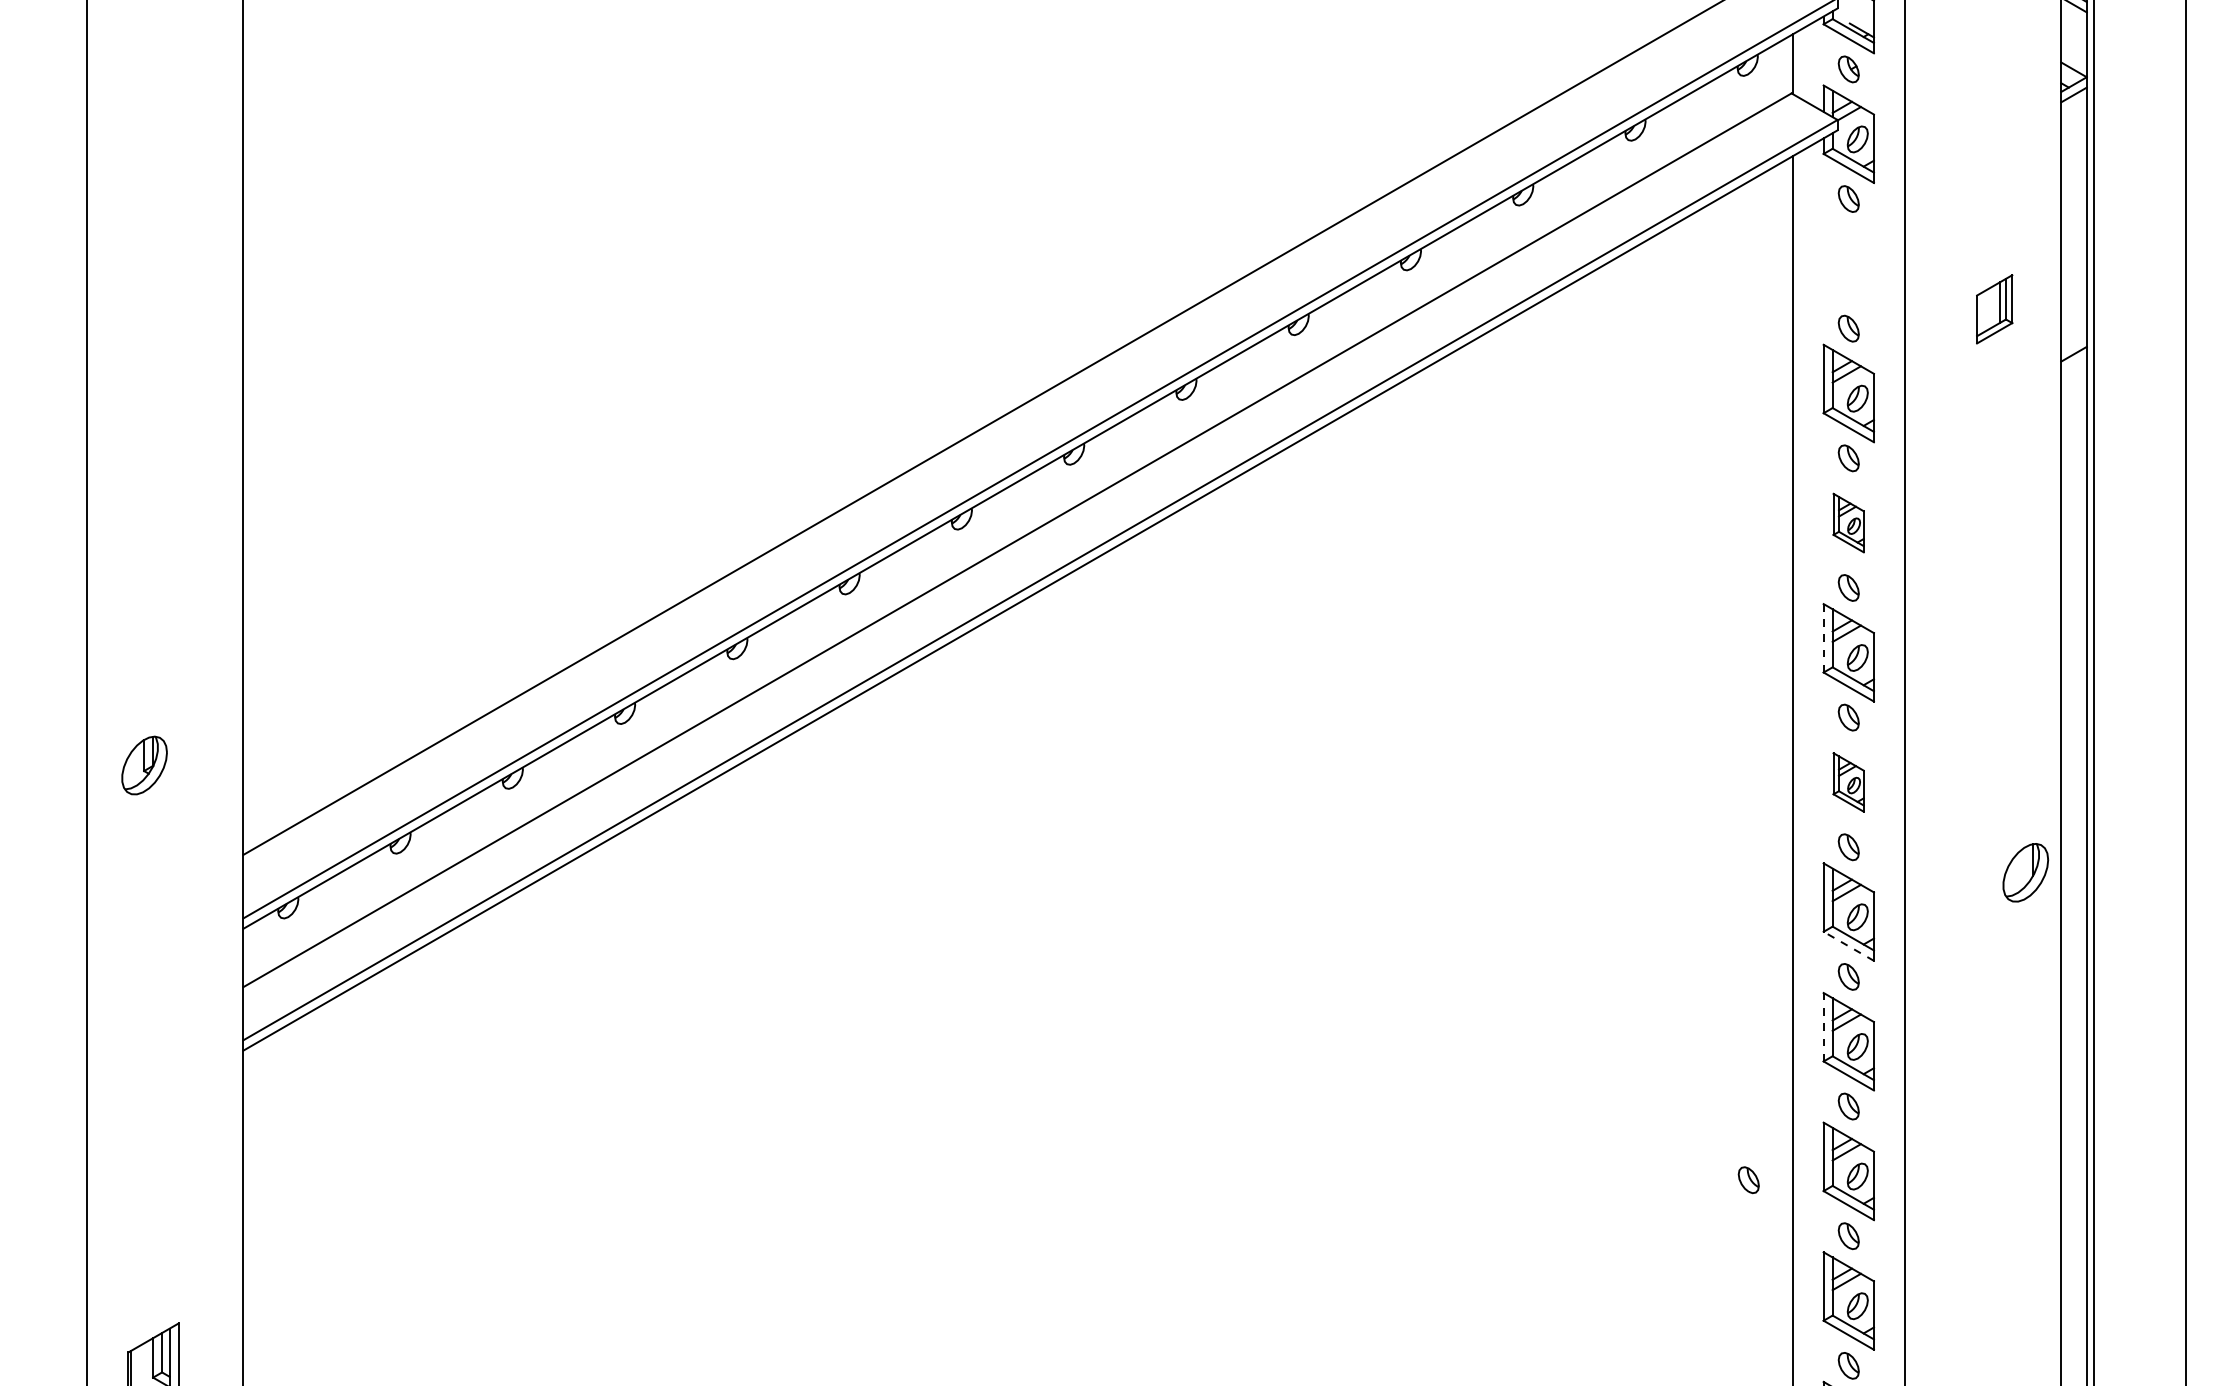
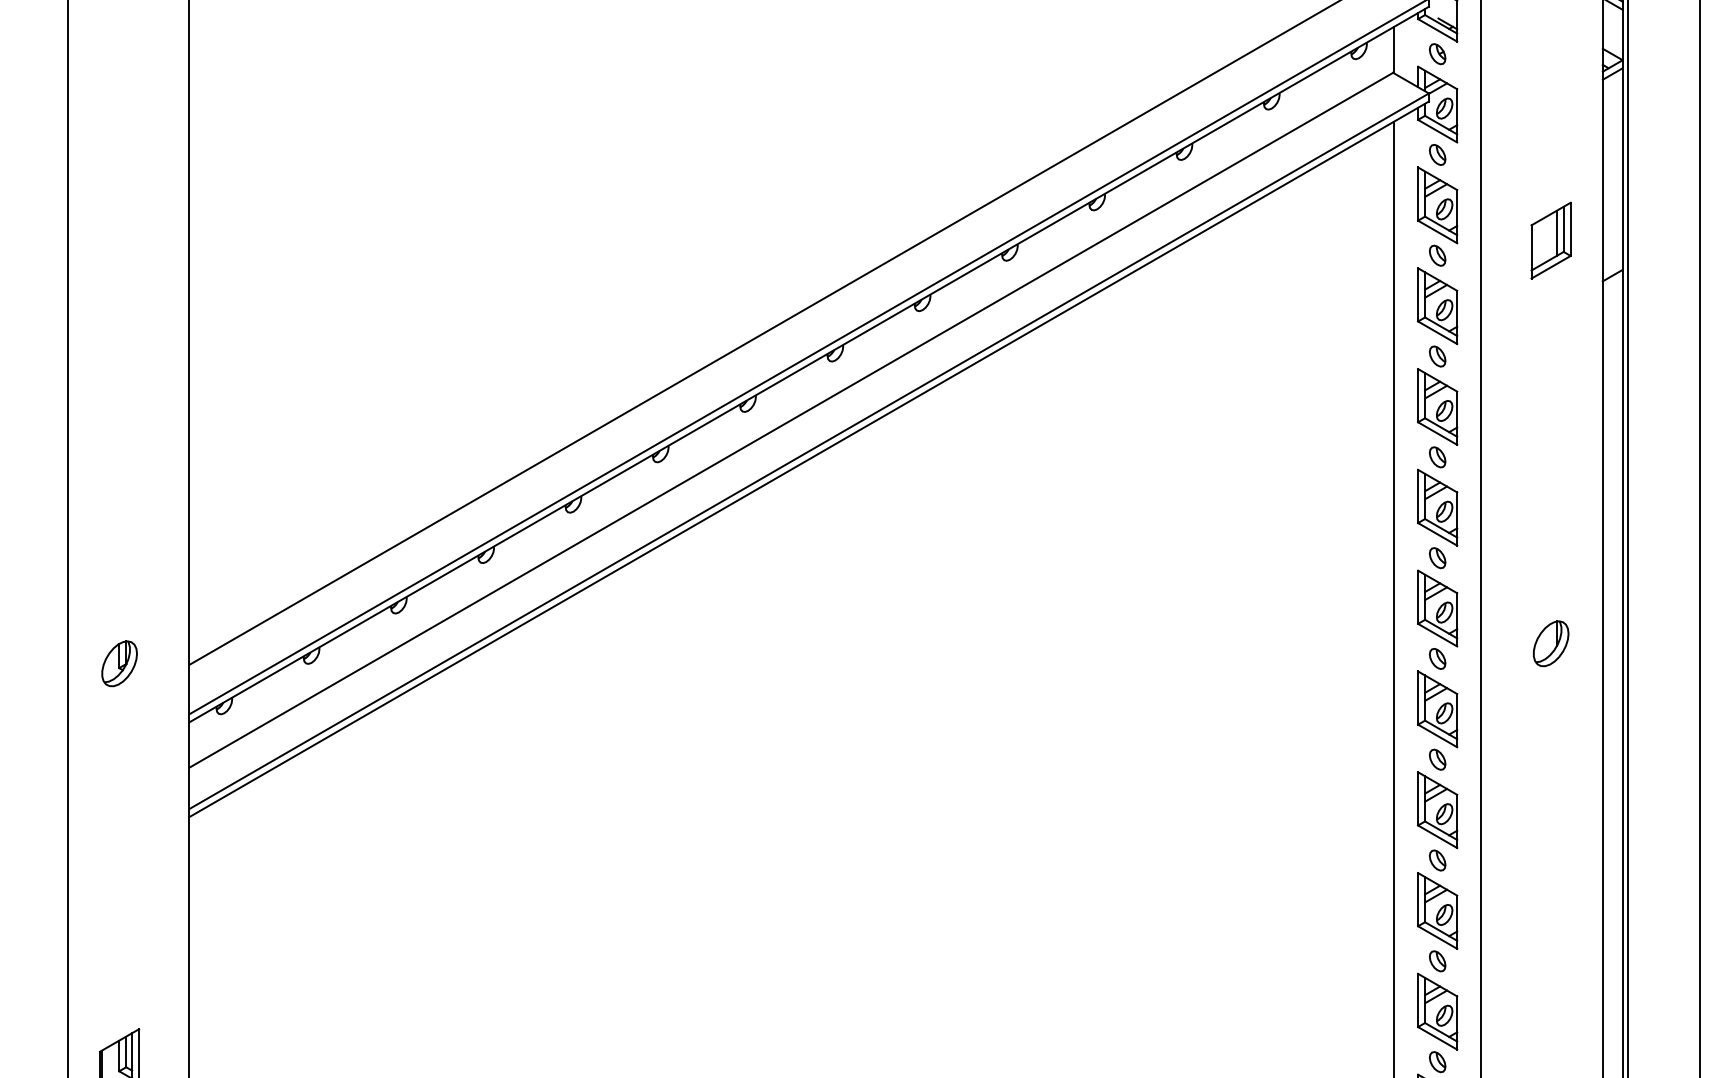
part: (1848, 263) -> (1437, 205), added
part: (1994, 309) -> (1550, 240), size x1.43
part: (1848, 522) -> (1437, 406), size x1.67
line: (1823, 637) -> (1417, 495), dashed -> solid
part: (144, 765) -> (119, 663), moved
part: (1848, 782) -> (1437, 608), size x1.67
part: (2025, 872) -> (1550, 643), moved
line: (1848, 946) -> (1437, 736), dashed -> solid
line: (1823, 1026) -> (1417, 798), dashed -> solid
part: (1748, 1180) -> (1359, 918), removed

